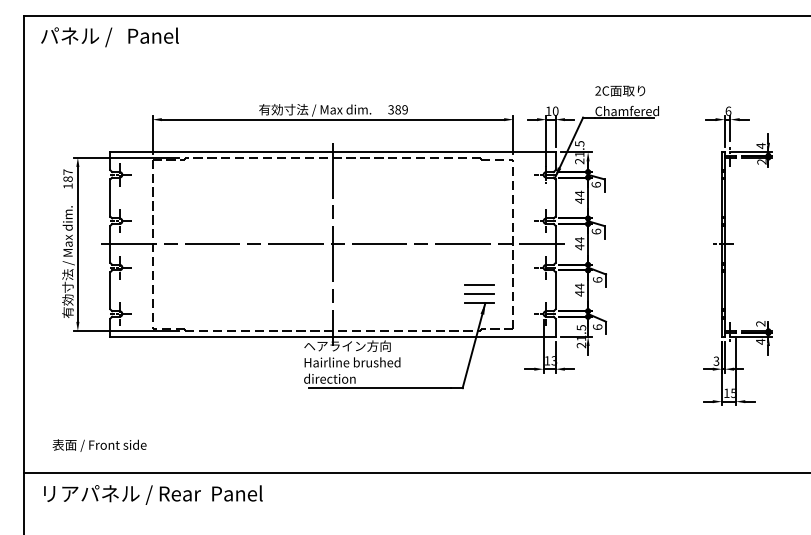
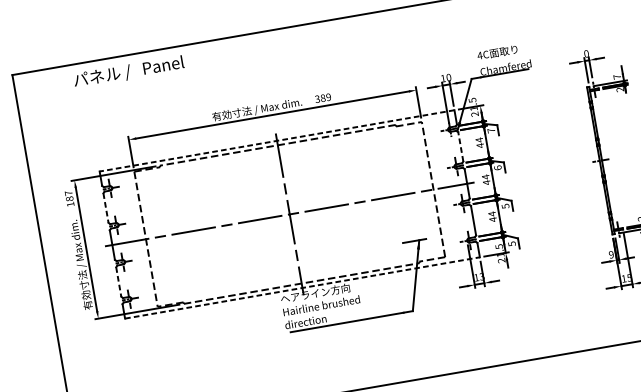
text: (109, 37) -> (128, 72), moved
text: (598, 90) -> (480, 55), 2C -> 4C
text: (728, 110) -> (586, 53), 6 -> 0
text: (760, 145) -> (616, 76), 4 -> 7
line: (332, 152) -> (276, 141), solid -> dashed
text: (596, 184) -> (491, 130), 6 -> 7
line: (110, 198) -> (106, 208), solid -> dashed
line: (555, 198) -> (460, 147), solid -> dashed
text: (597, 279) -> (505, 205), 6 -> 5
line: (479, 284) -> (412, 226), removed
line: (110, 290) -> (118, 281), solid -> dashed
line: (479, 294) -> (413, 234), removed
text: (597, 327) -> (511, 244), 6 -> 5
line: (332, 336) -> (302, 287), solid -> dashed
text: (716, 360) -> (611, 254), 3 -> 9

